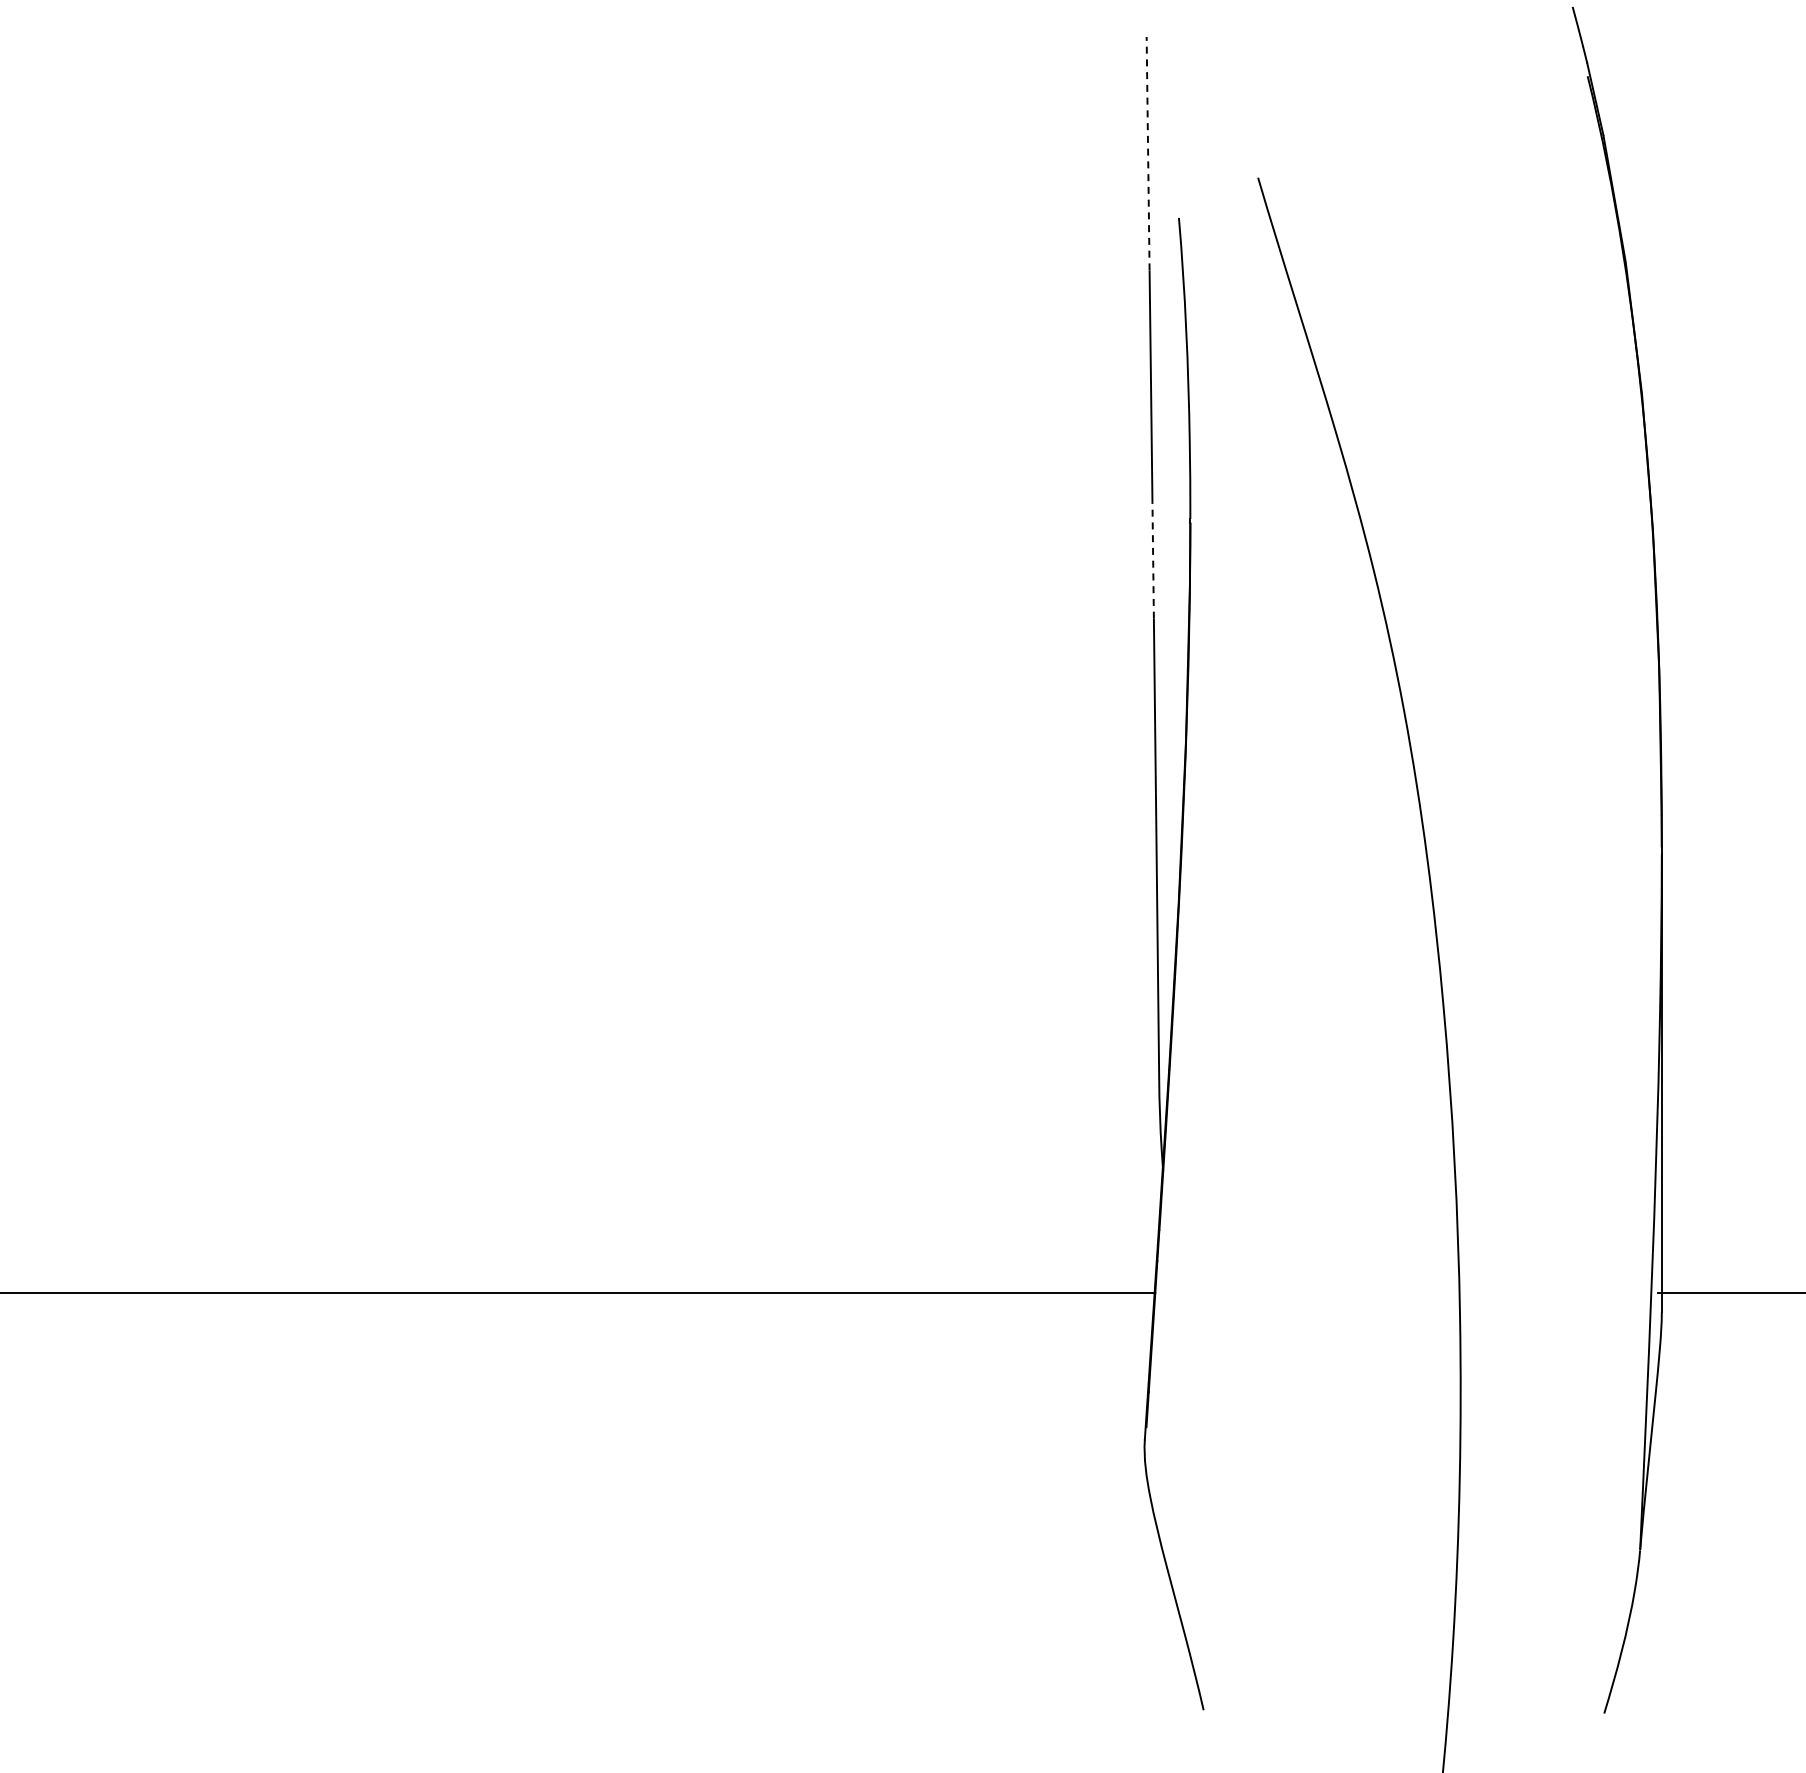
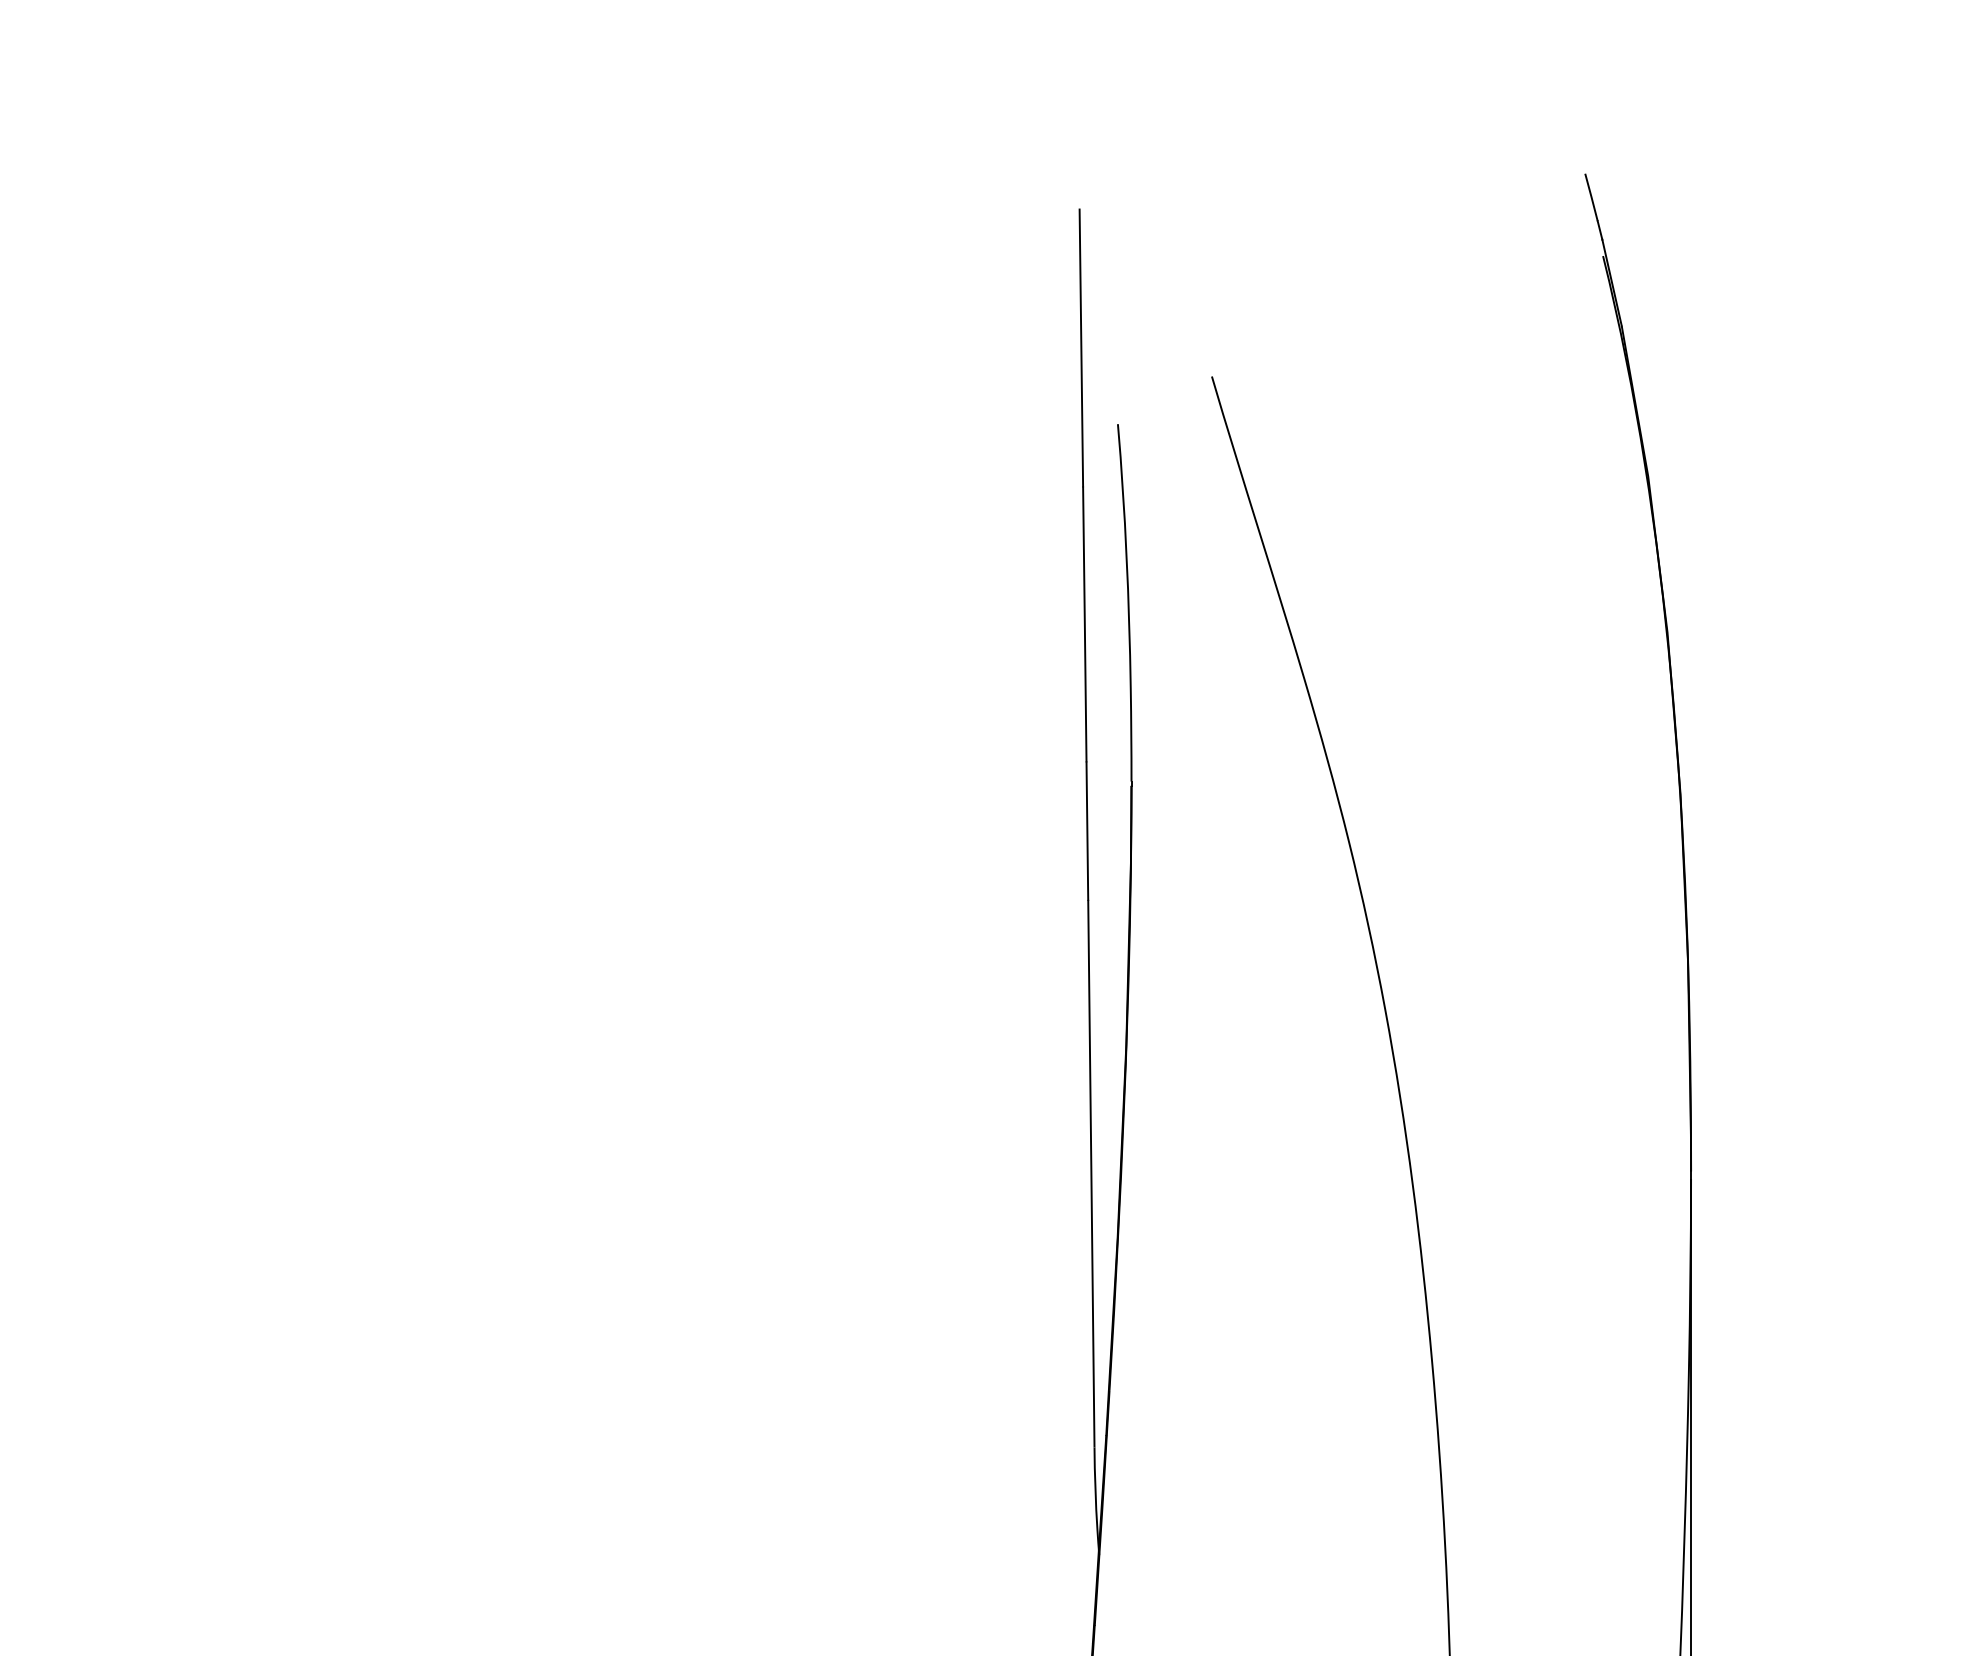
line: (1148, 153) -> (1081, 347), dashed -> solid
line: (1153, 560) -> (1087, 830), dashed -> solid

